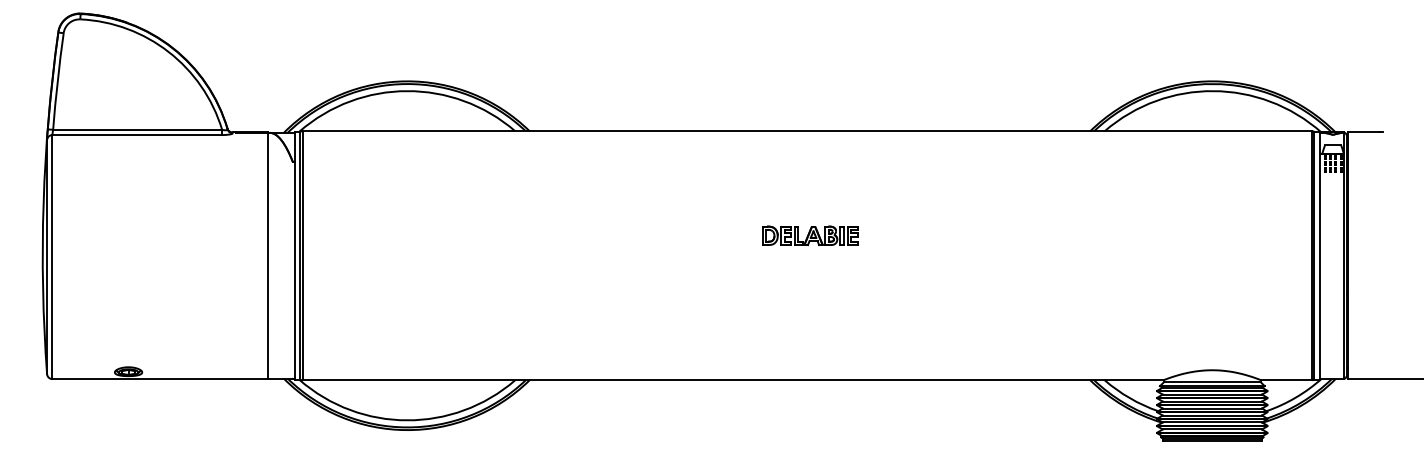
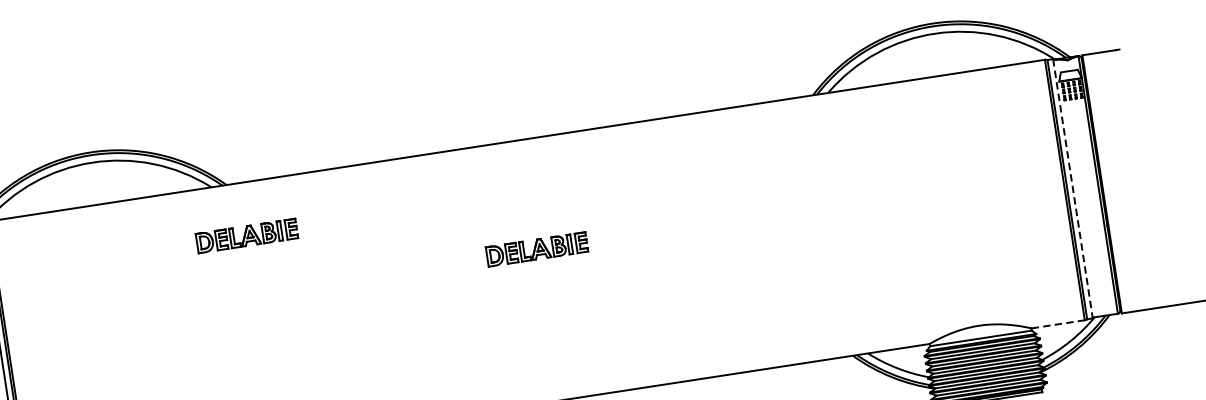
part: (541, 181) -> (247, 235), added
line: (1319, 255) -> (1072, 188), solid -> dashed
line: (1287, 380) -> (1059, 324), solid -> dashed

